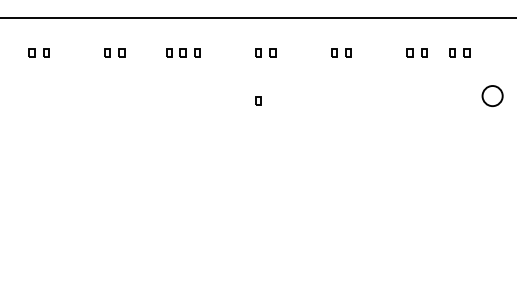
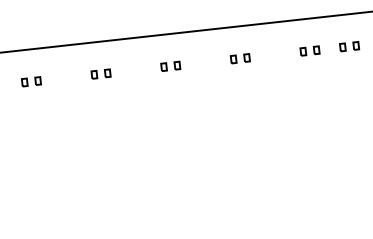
part: (169, 52) -> (81, 75), removed
part: (258, 100) -> (168, 111), removed

